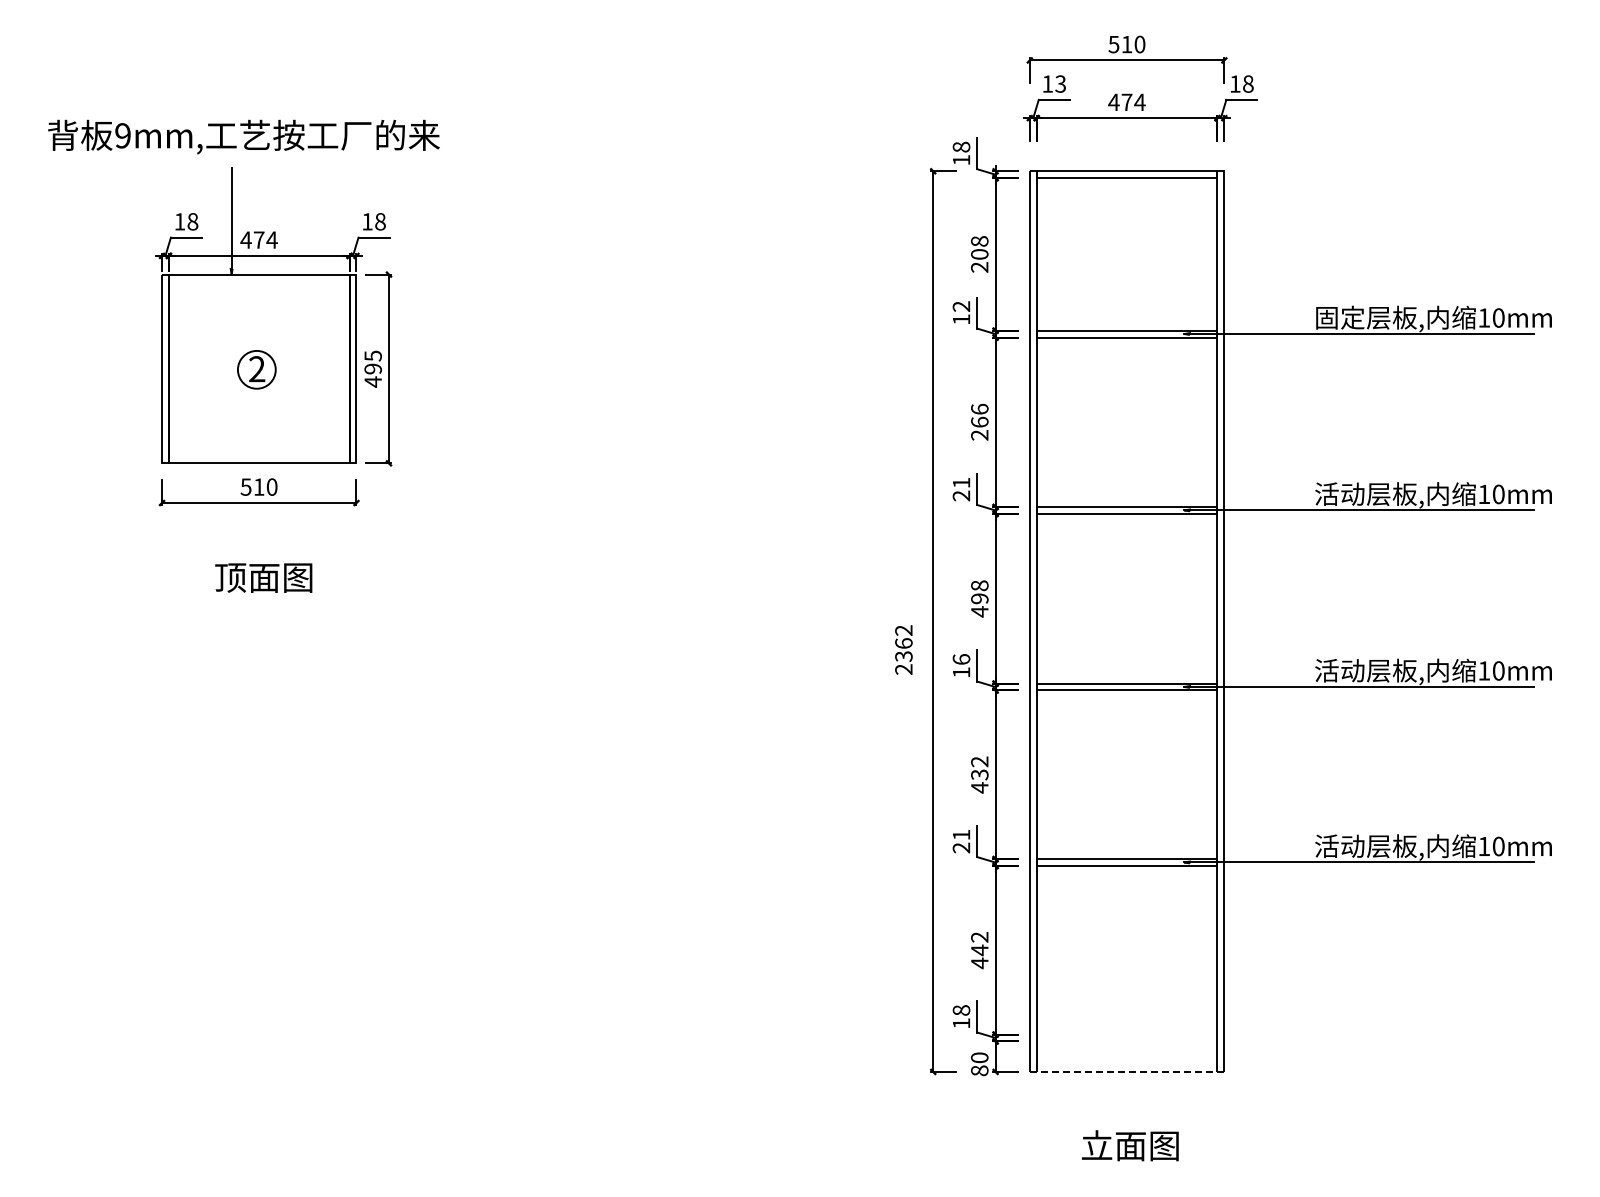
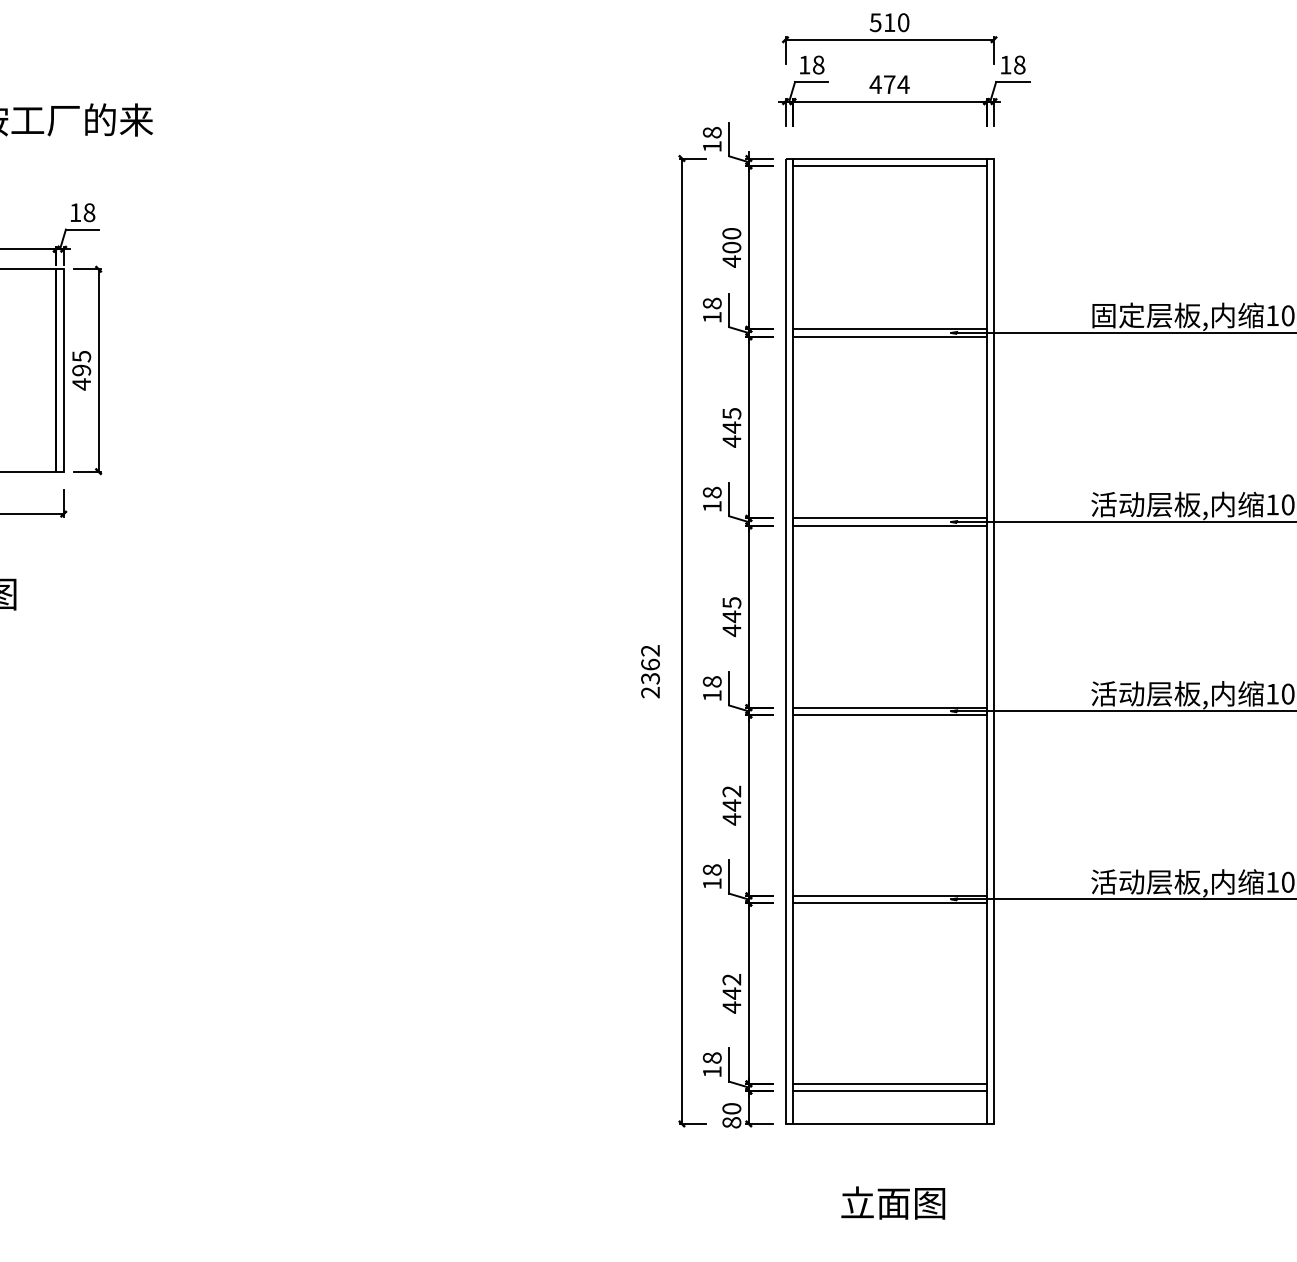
text: (1060, 83) -> (818, 64), 13 -> 18
text: (979, 254) -> (731, 247), 208 -> 400
text: (961, 306) -> (712, 303), 12 -> 18
text: (979, 422) -> (731, 427), 266 -> 445
text: (961, 489) -> (712, 499), 21 -> 18
text: (979, 592) -> (731, 610), 498 -> 445
text: (961, 659) -> (712, 681), 16 -> 18
text: (979, 774) -> (731, 805), 432 -> 442
text: (961, 841) -> (712, 876), 21 -> 18
line: (1126, 1034) -> (889, 1083), added
line: (1126, 1041) -> (889, 1091), added
line: (1127, 1071) -> (890, 1123), dashed -> solid

